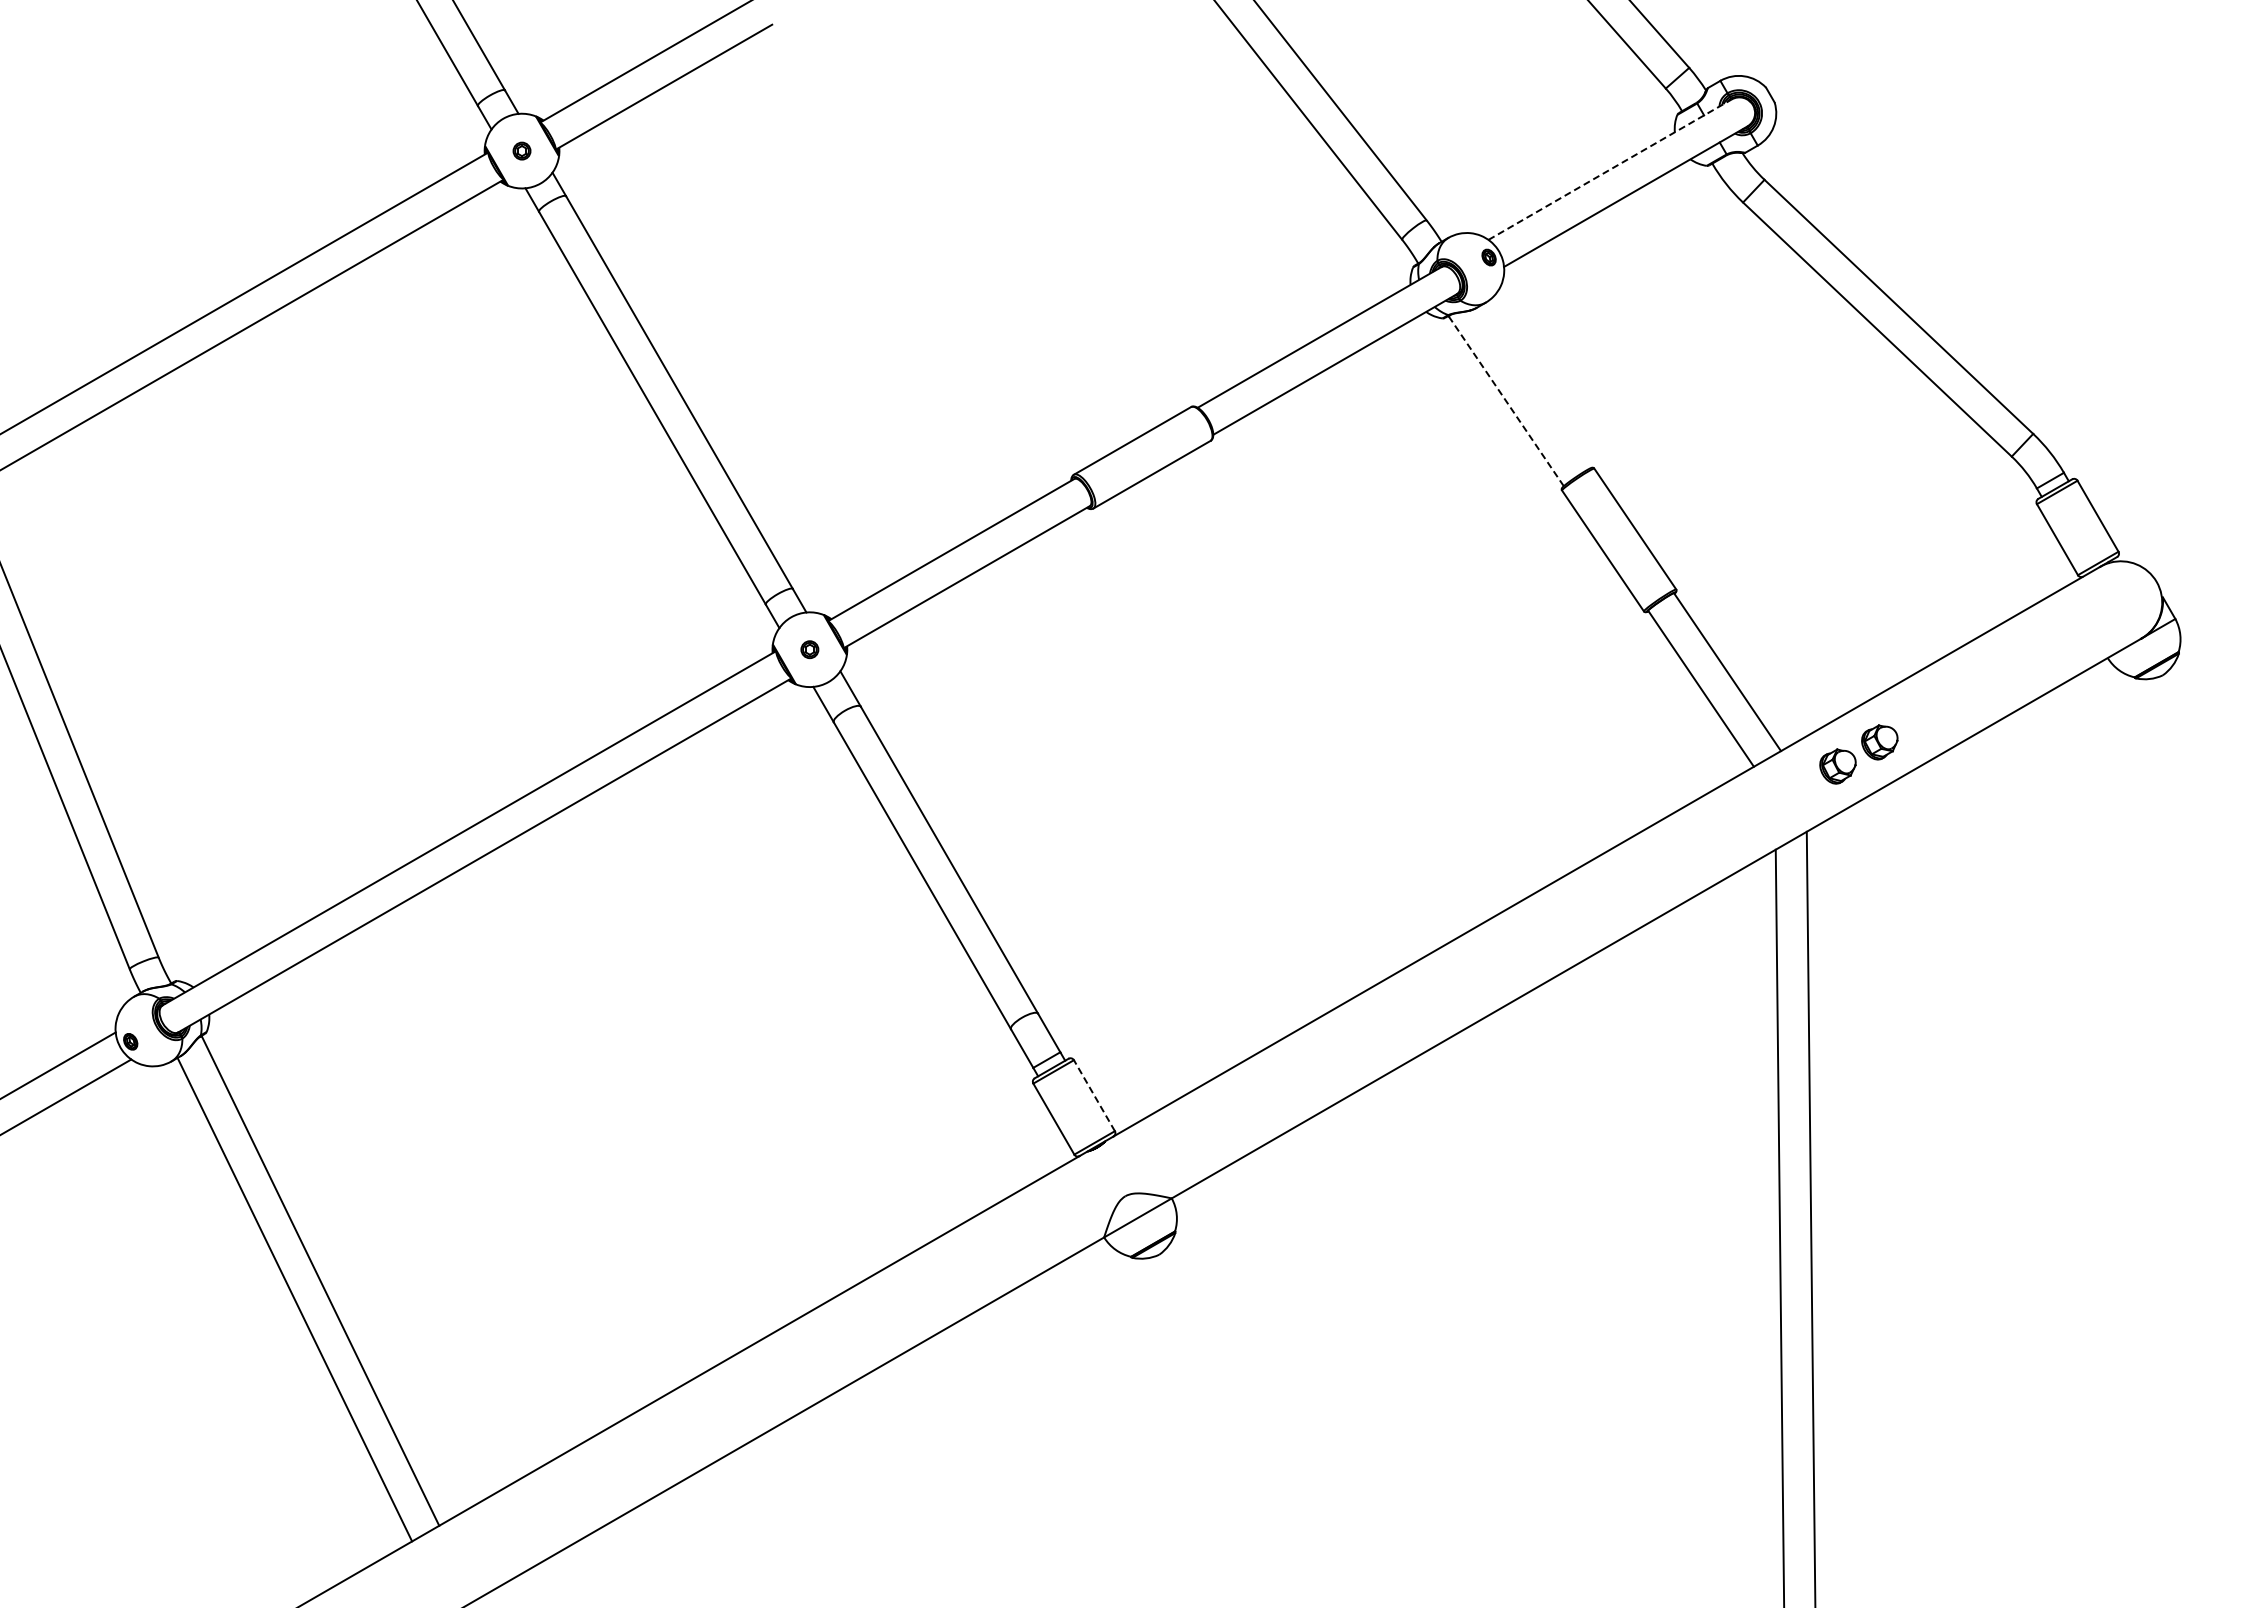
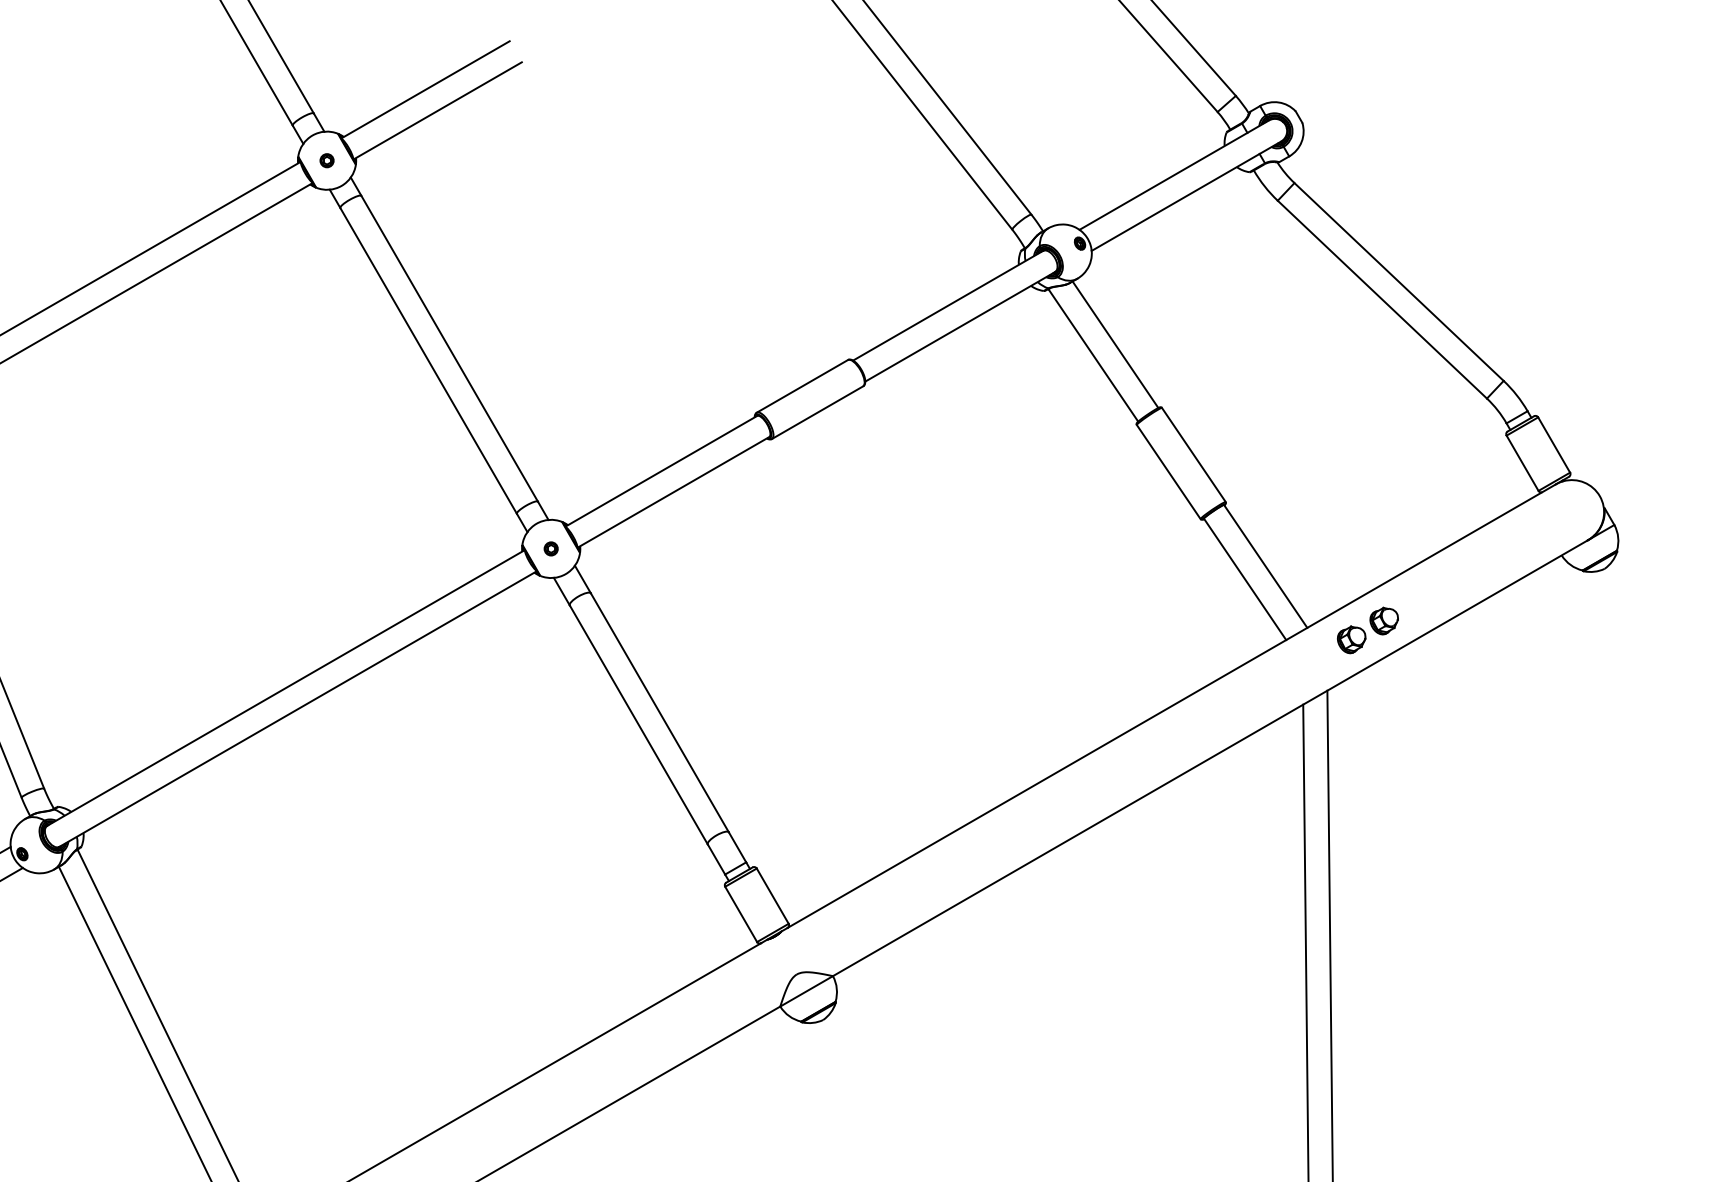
line: (1610, 169) -> (1174, 175), dashed -> solid
line: (1534, 387) -> (1115, 344), added
line: (1506, 401) -> (1093, 355), dashed -> solid
line: (1094, 1095) -> (772, 896), dashed -> solid

